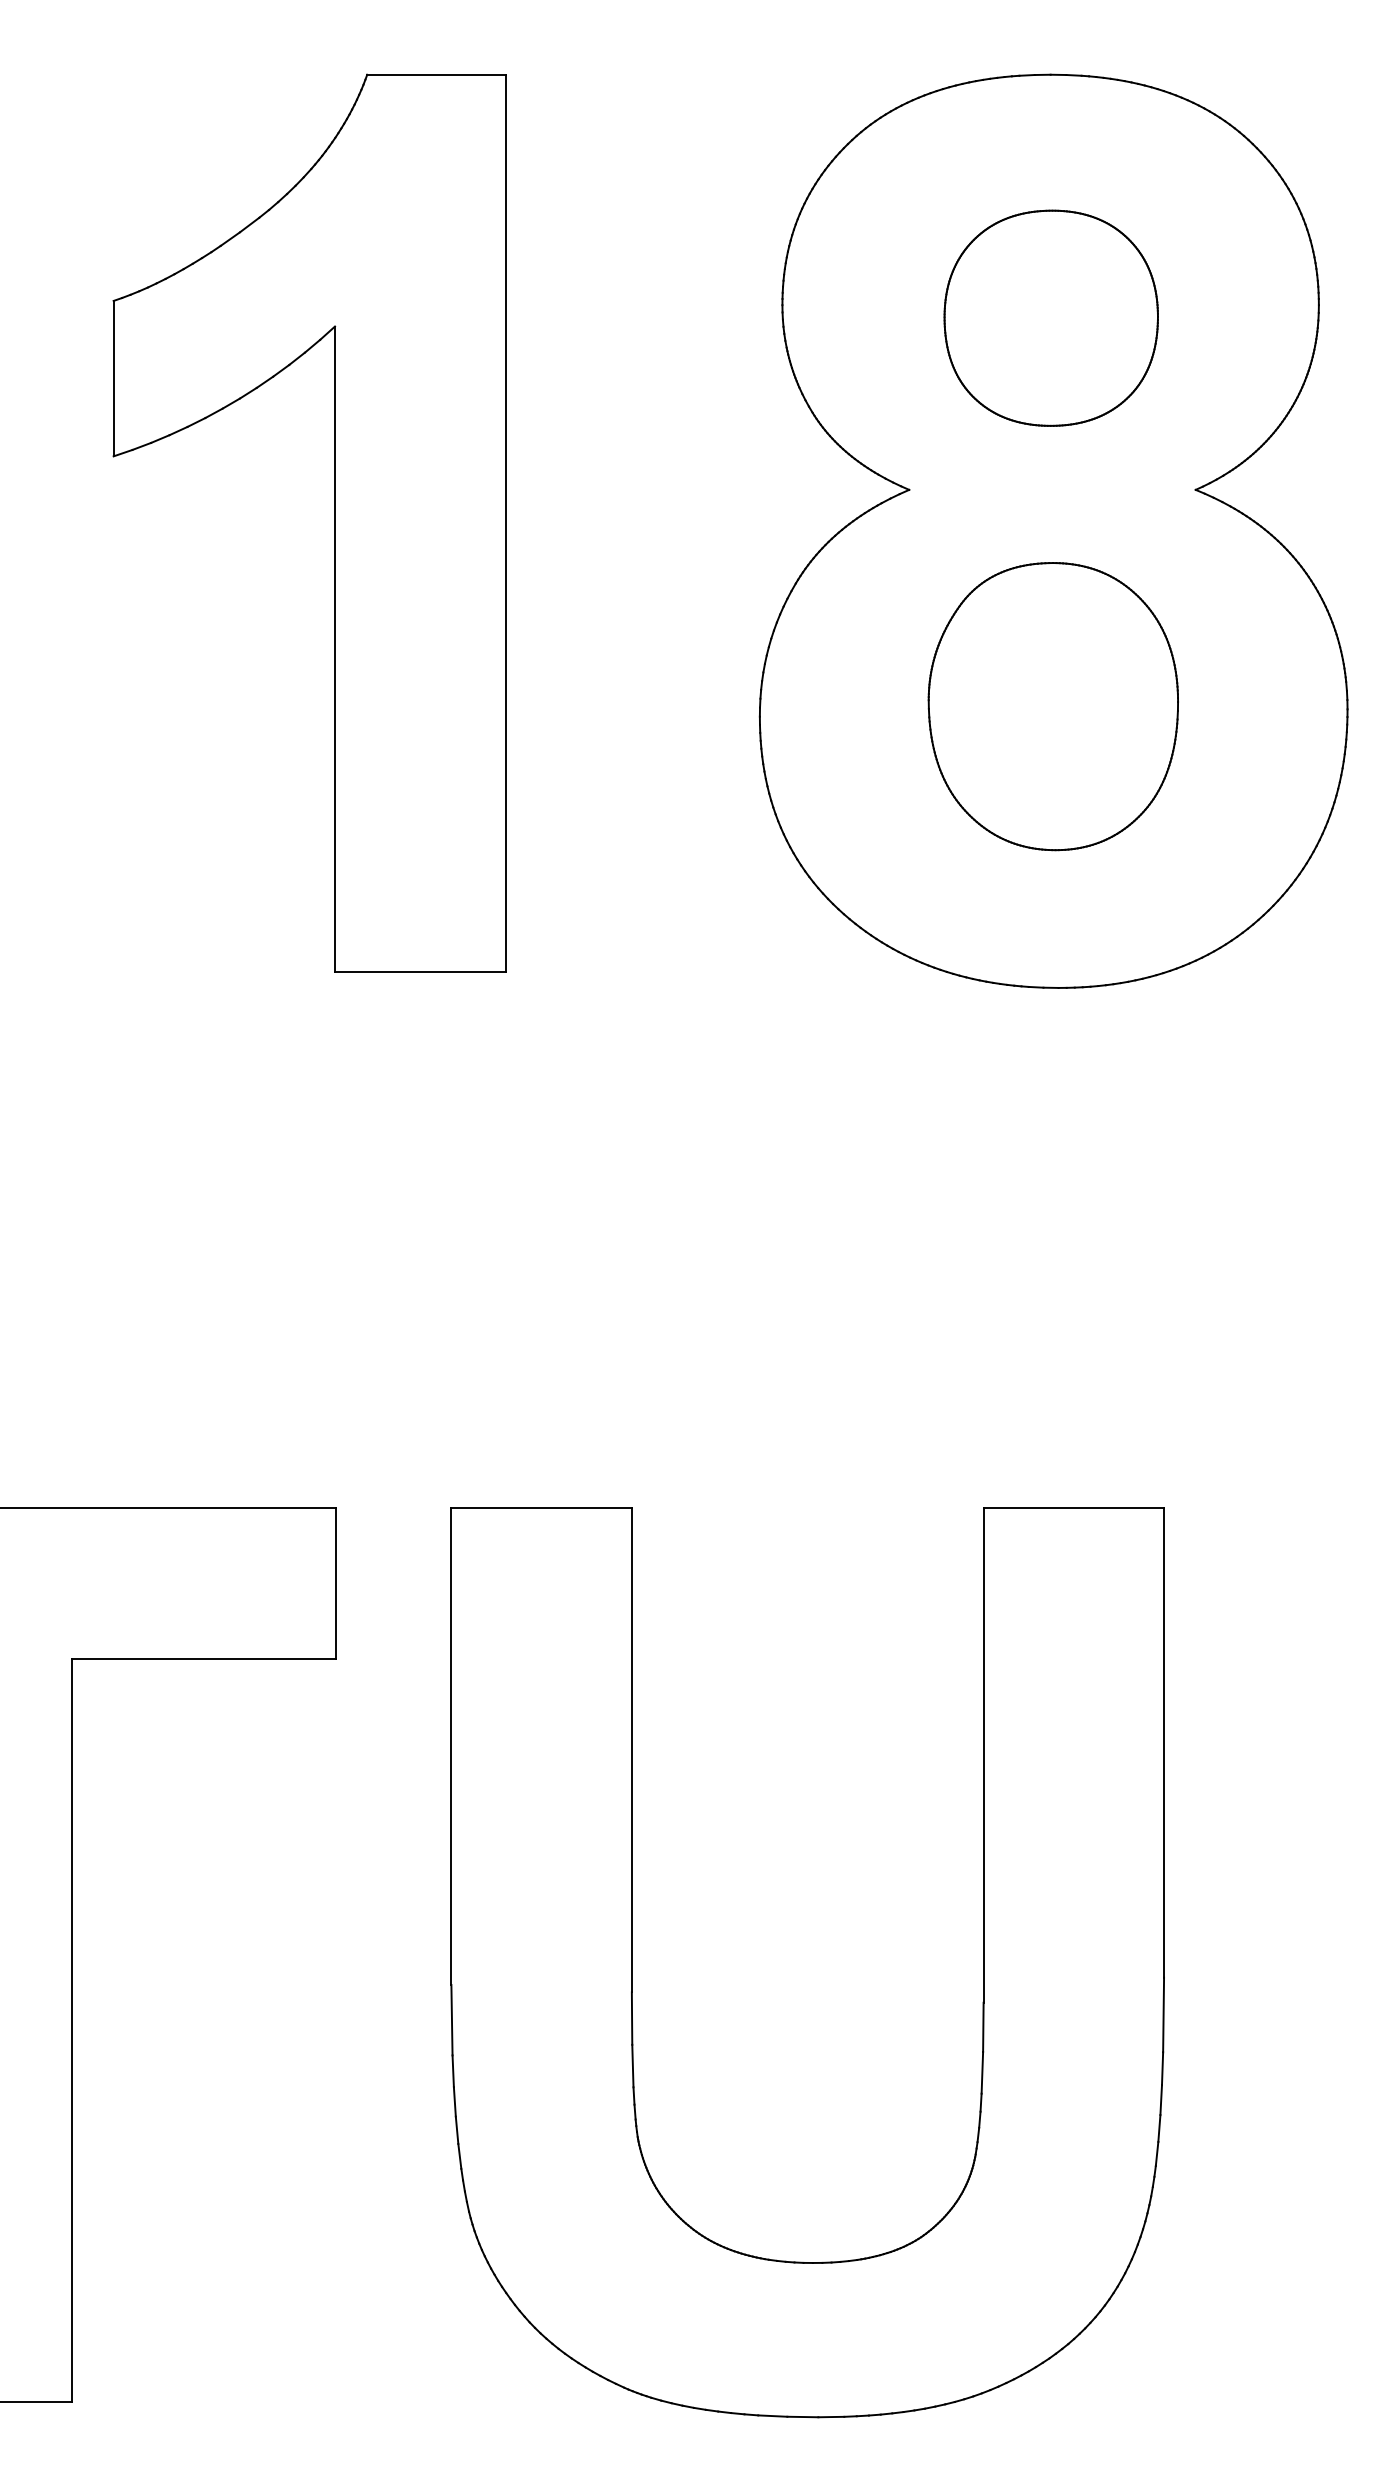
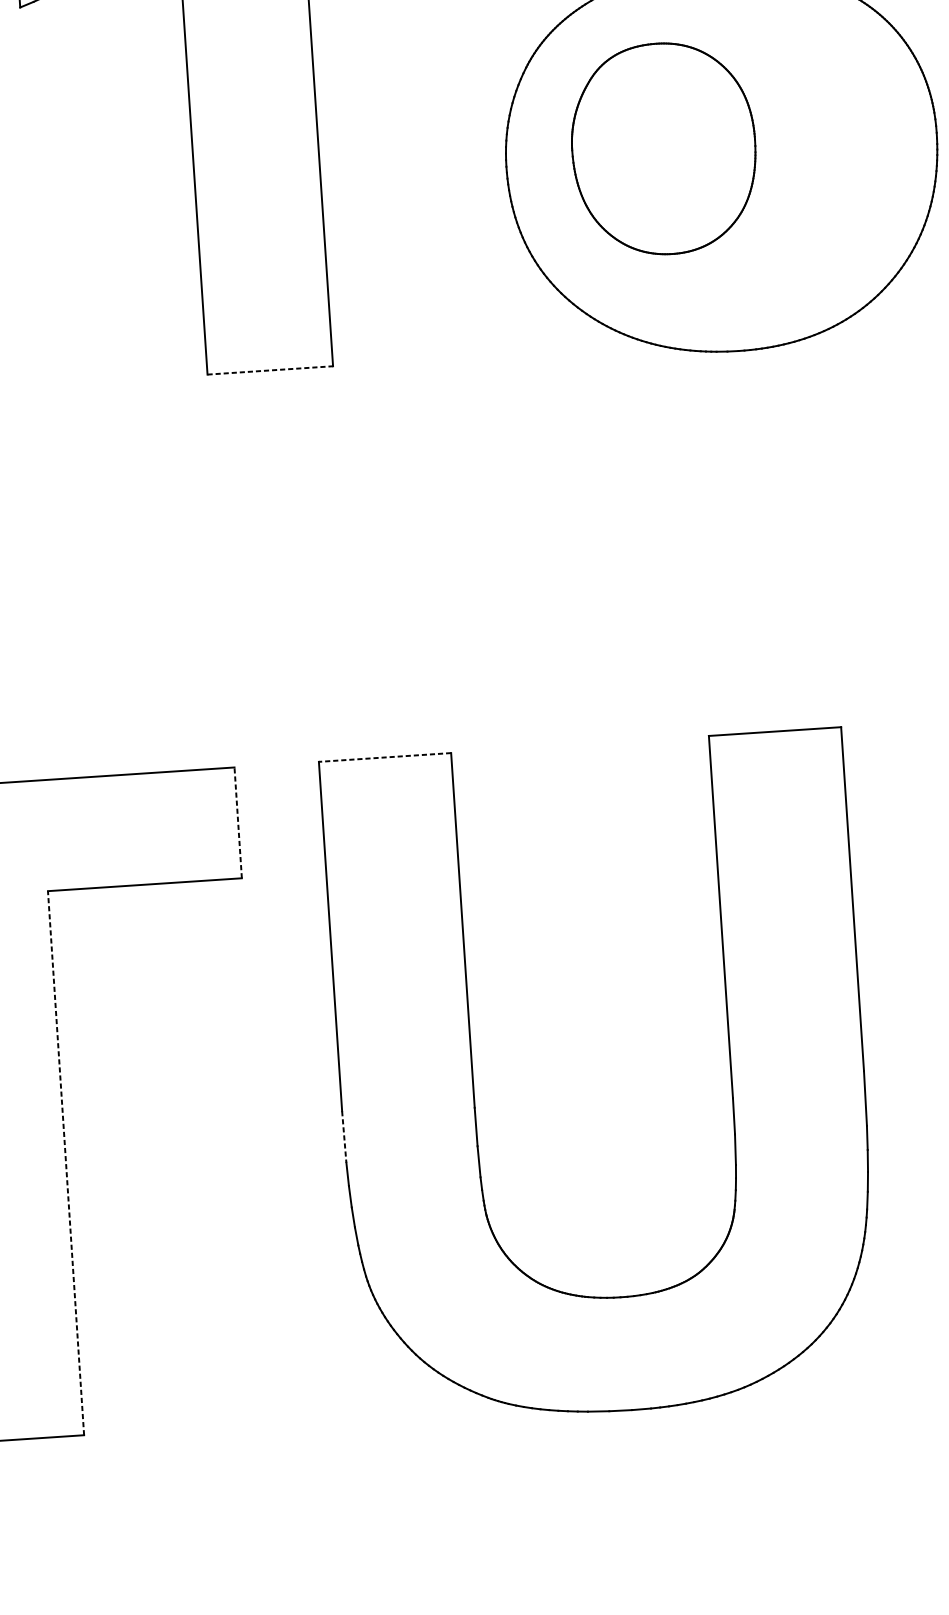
part: (1052, 706) -> (663, 148), moved
line: (420, 972) -> (270, 370), solid -> dashed
line: (541, 1508) -> (384, 757), solid -> dashed
line: (336, 1583) -> (238, 822), solid -> dashed
line: (451, 2020) -> (343, 1137), solid -> dashed
line: (71, 2030) -> (65, 1163), solid -> dashed

